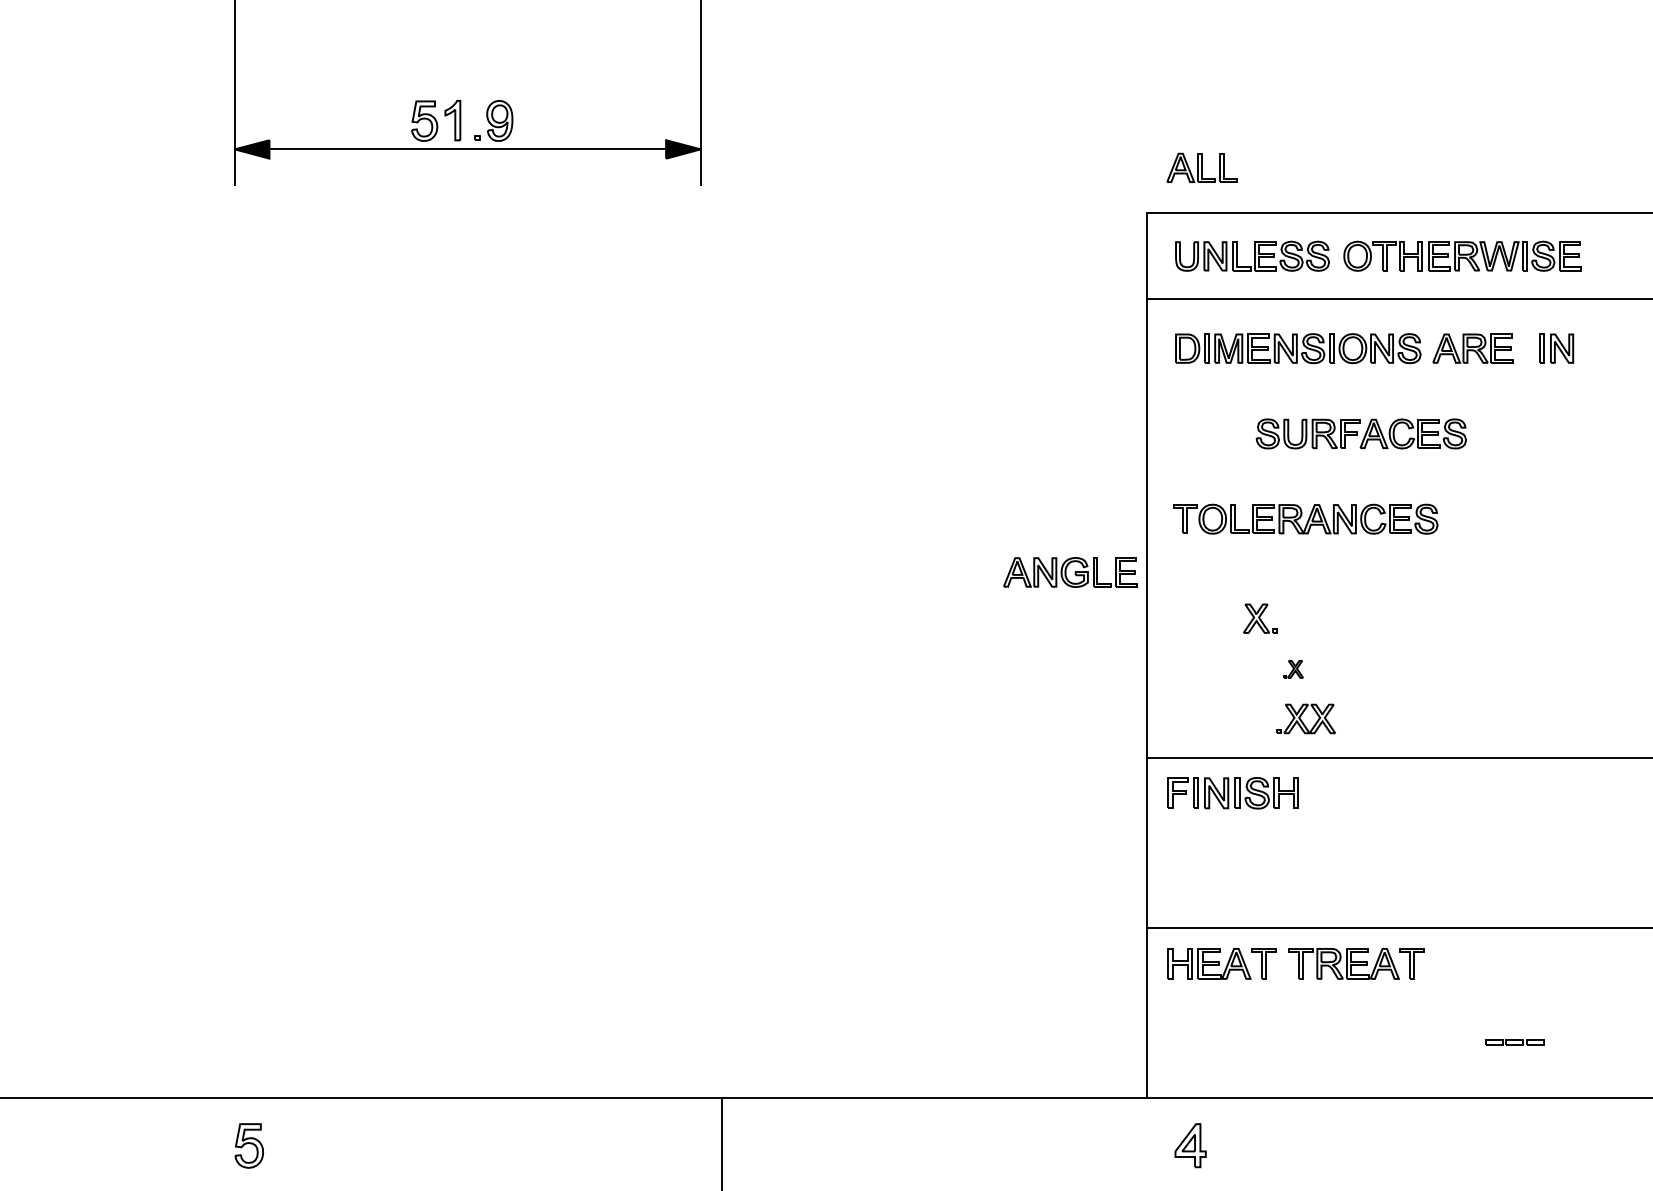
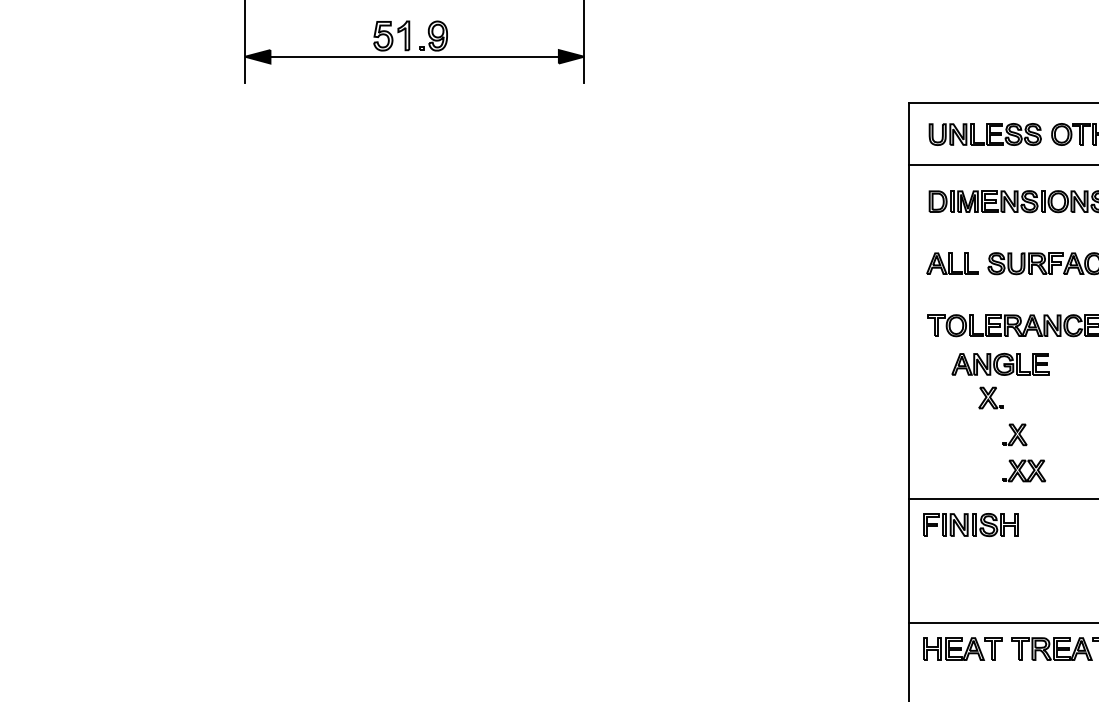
part: (1201, 167) -> (951, 263), moved
part: (1070, 572) -> (1000, 364), moved
part: (1293, 669) -> (1015, 434), size x1.67

